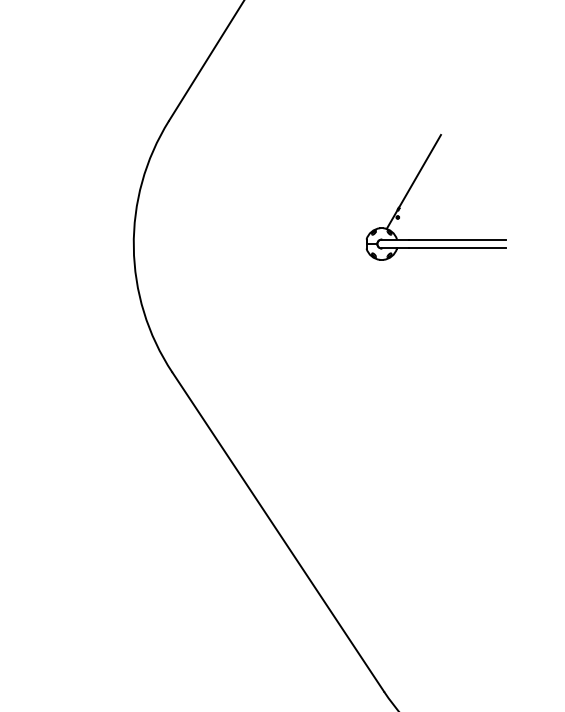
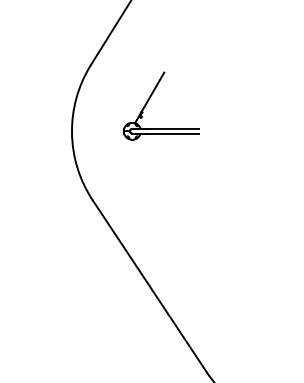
part: (413, 186) -> (149, 100), moved

